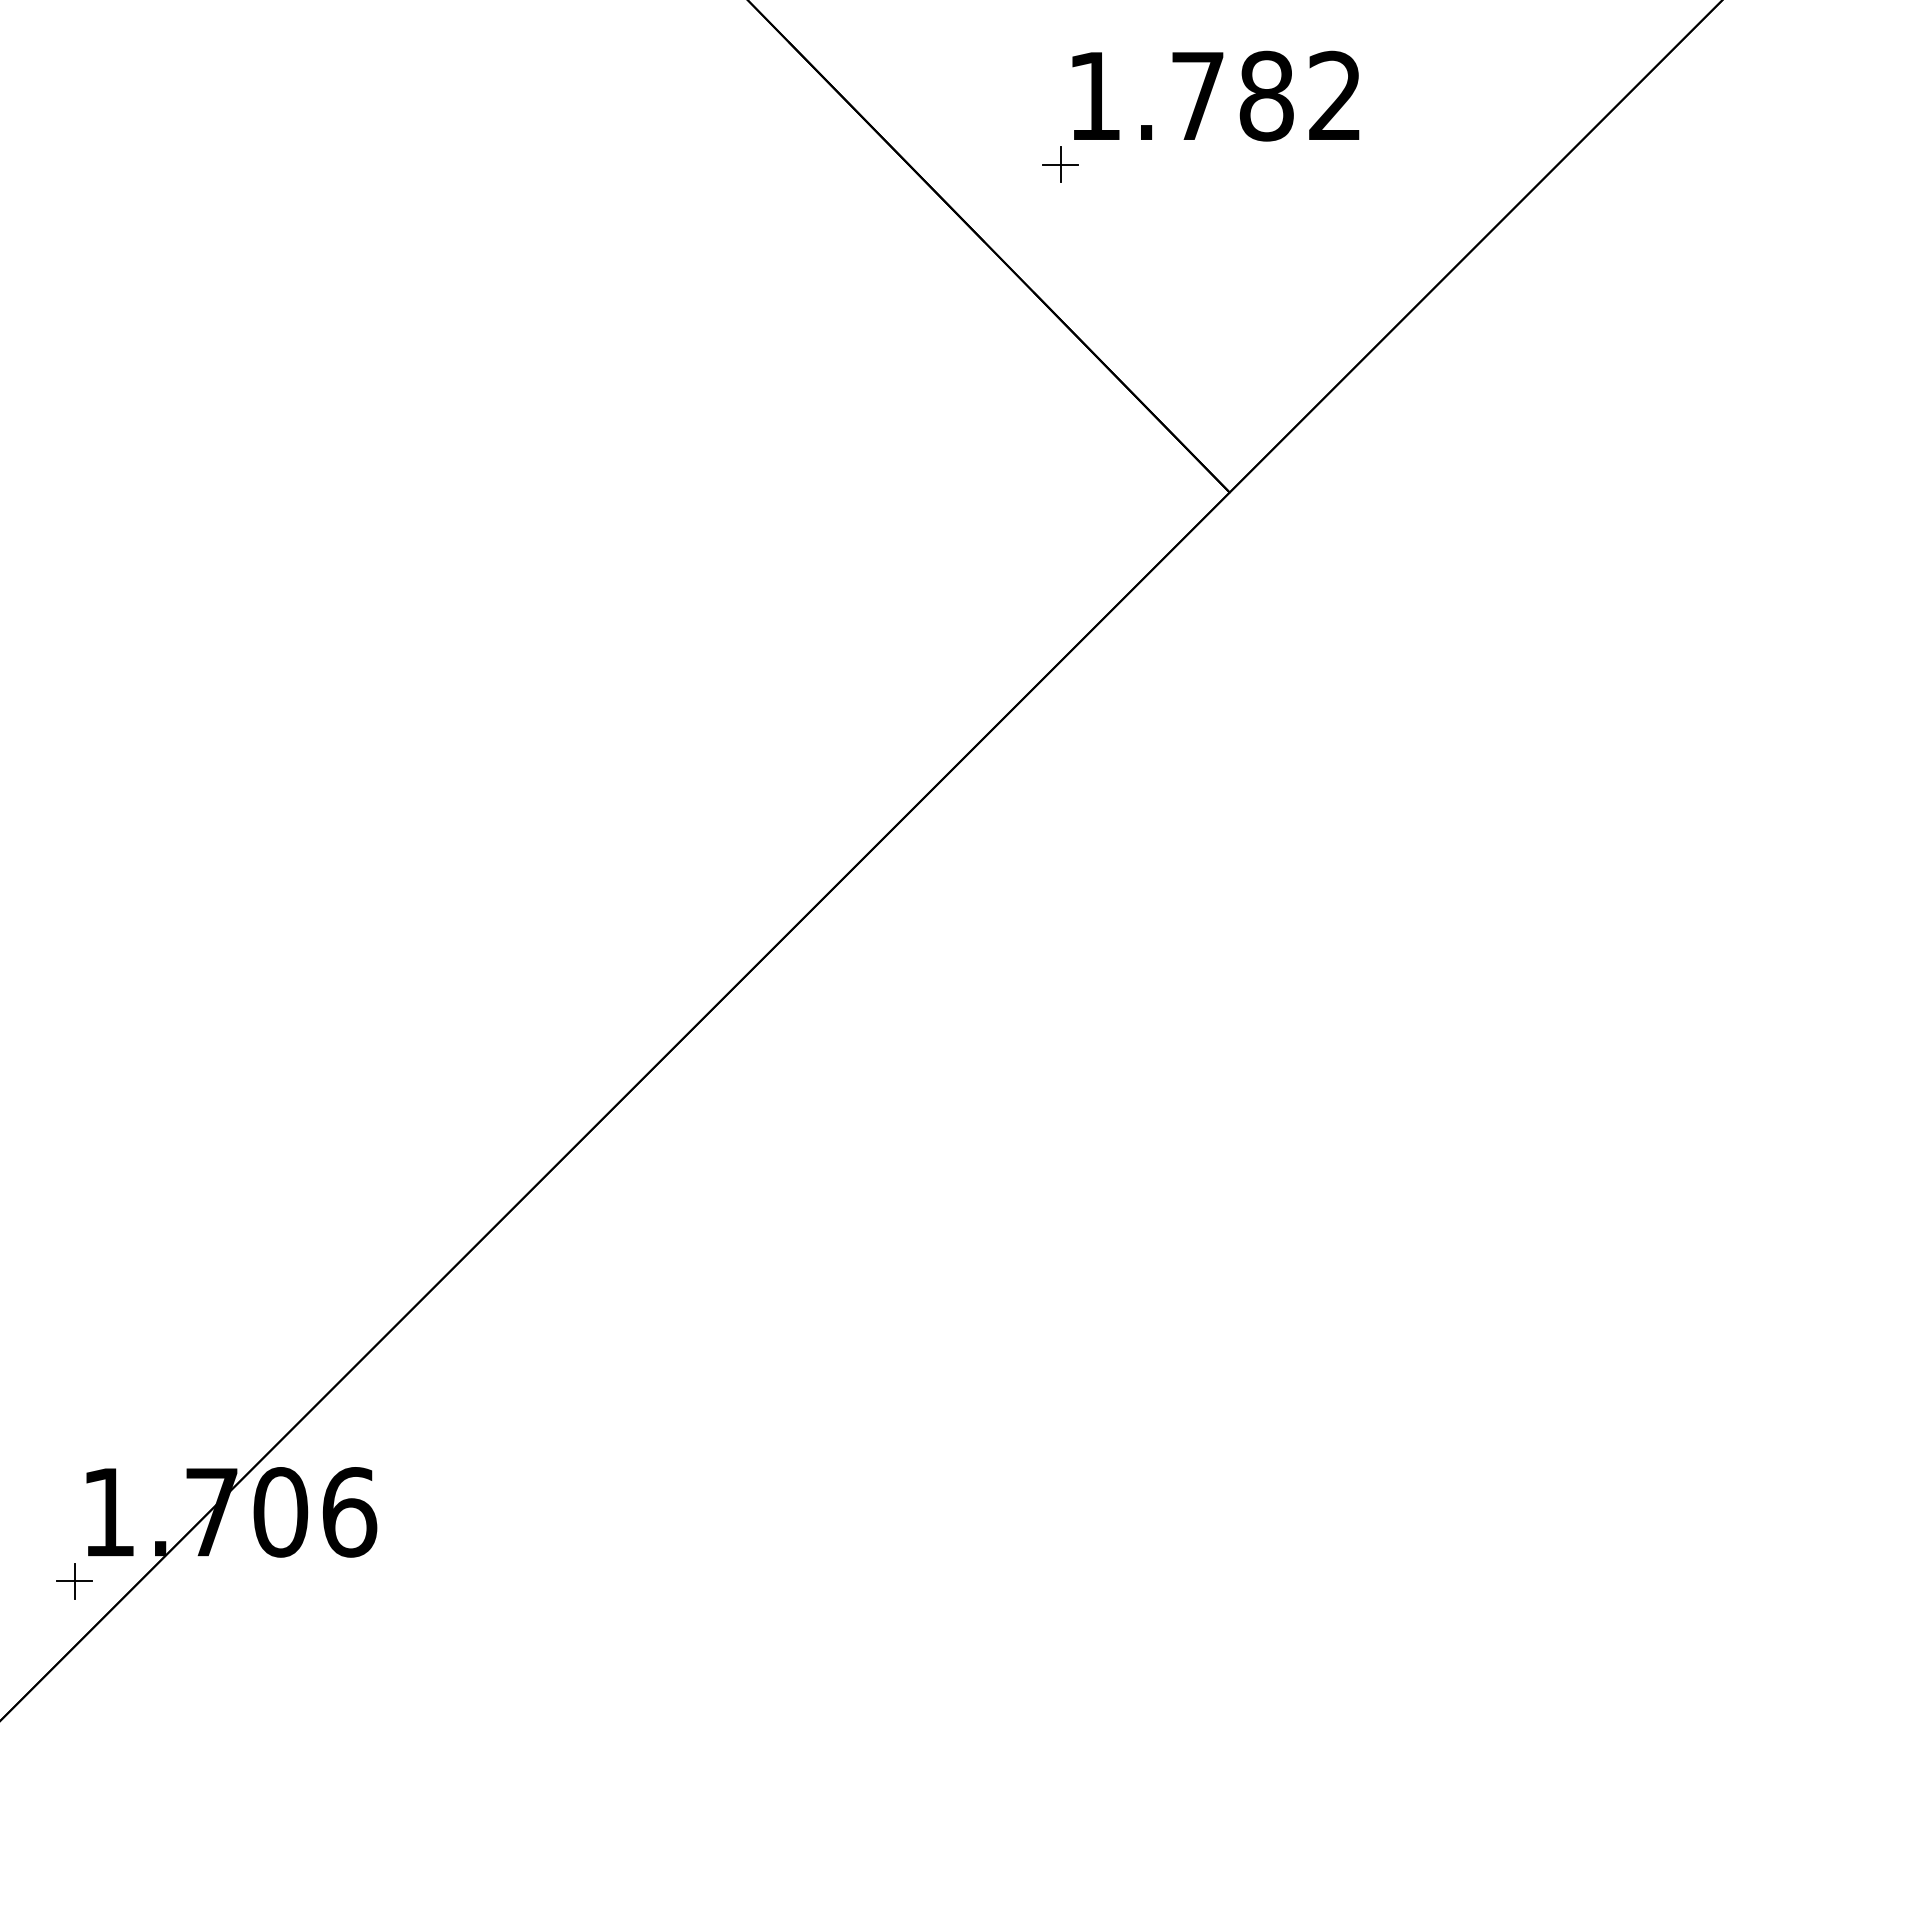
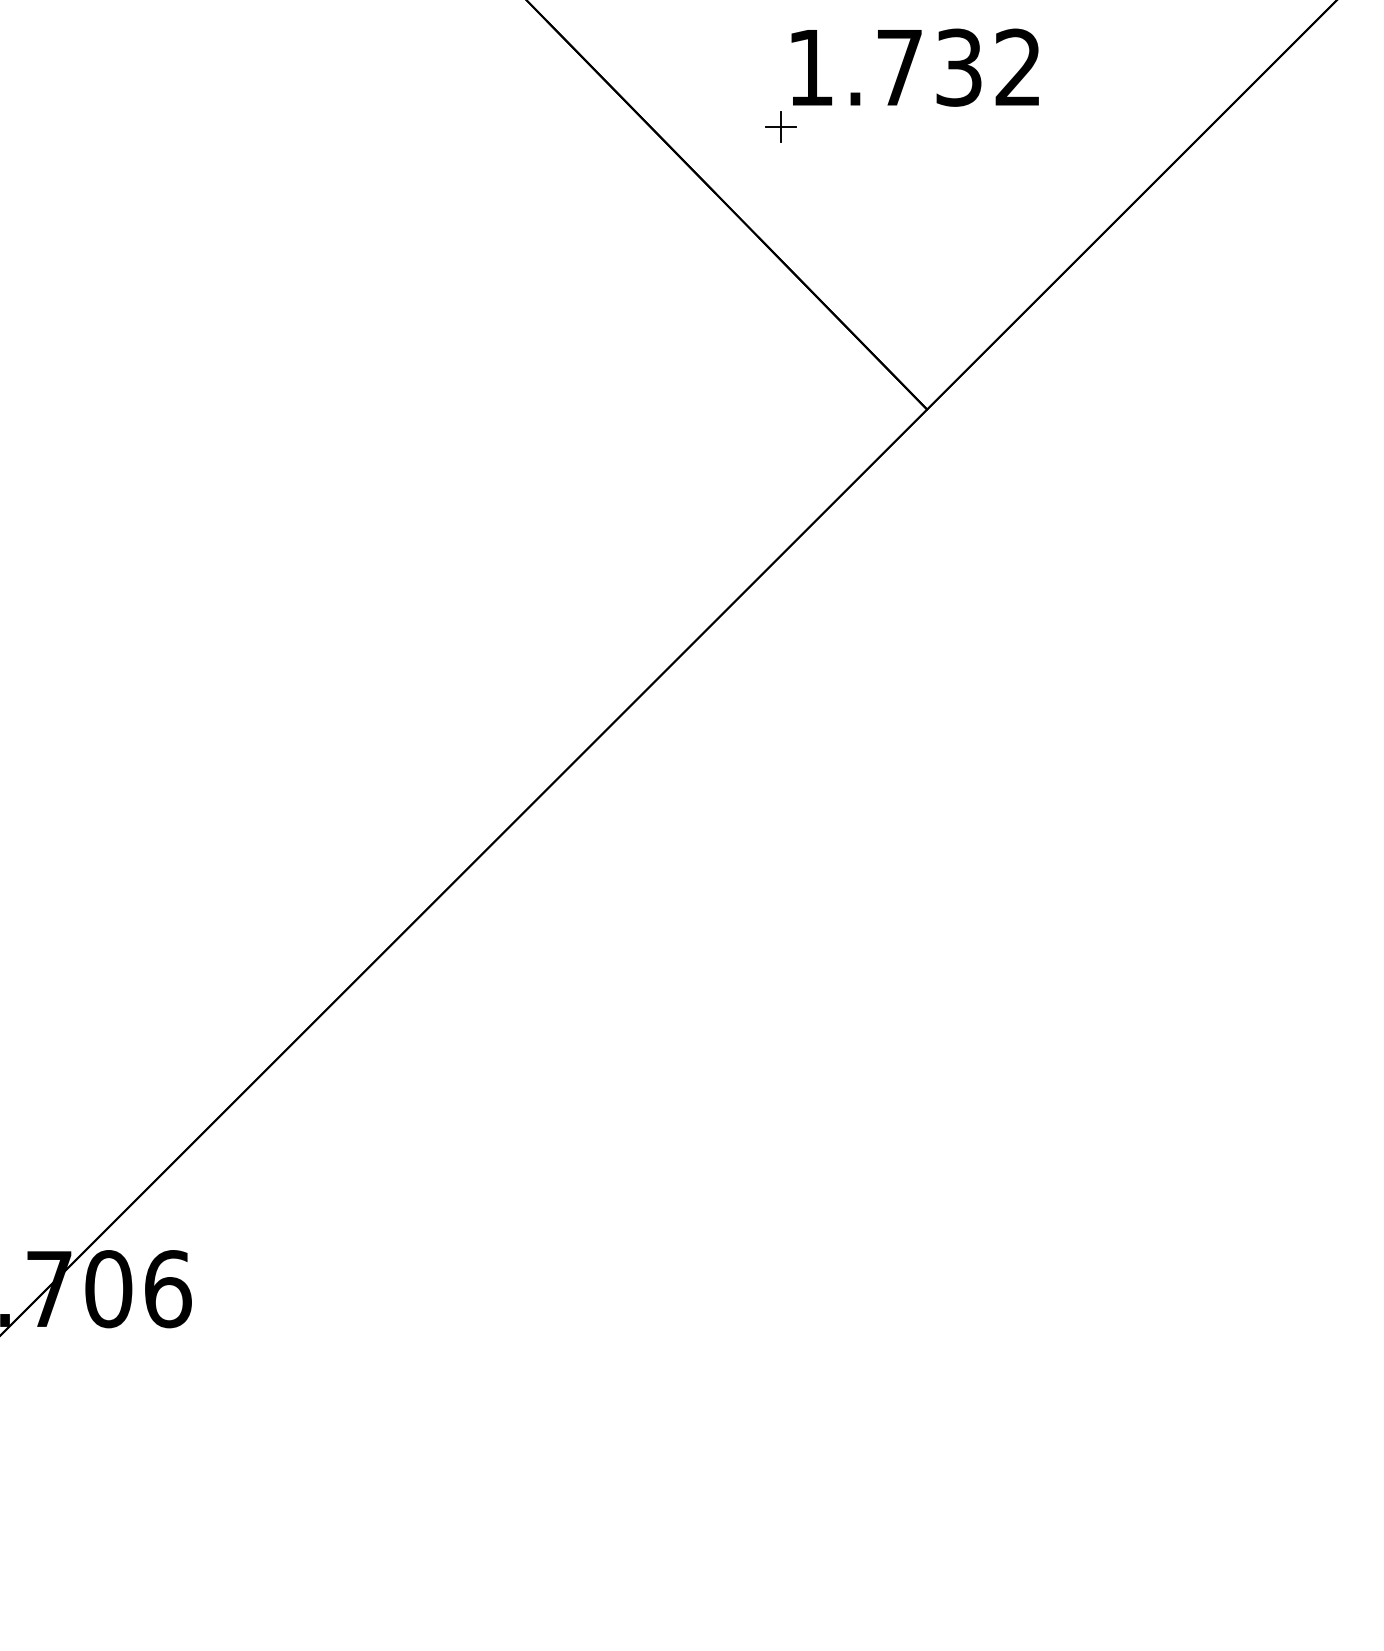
text: (1266, 95) -> (958, 67), 1.782 -> 1.732

